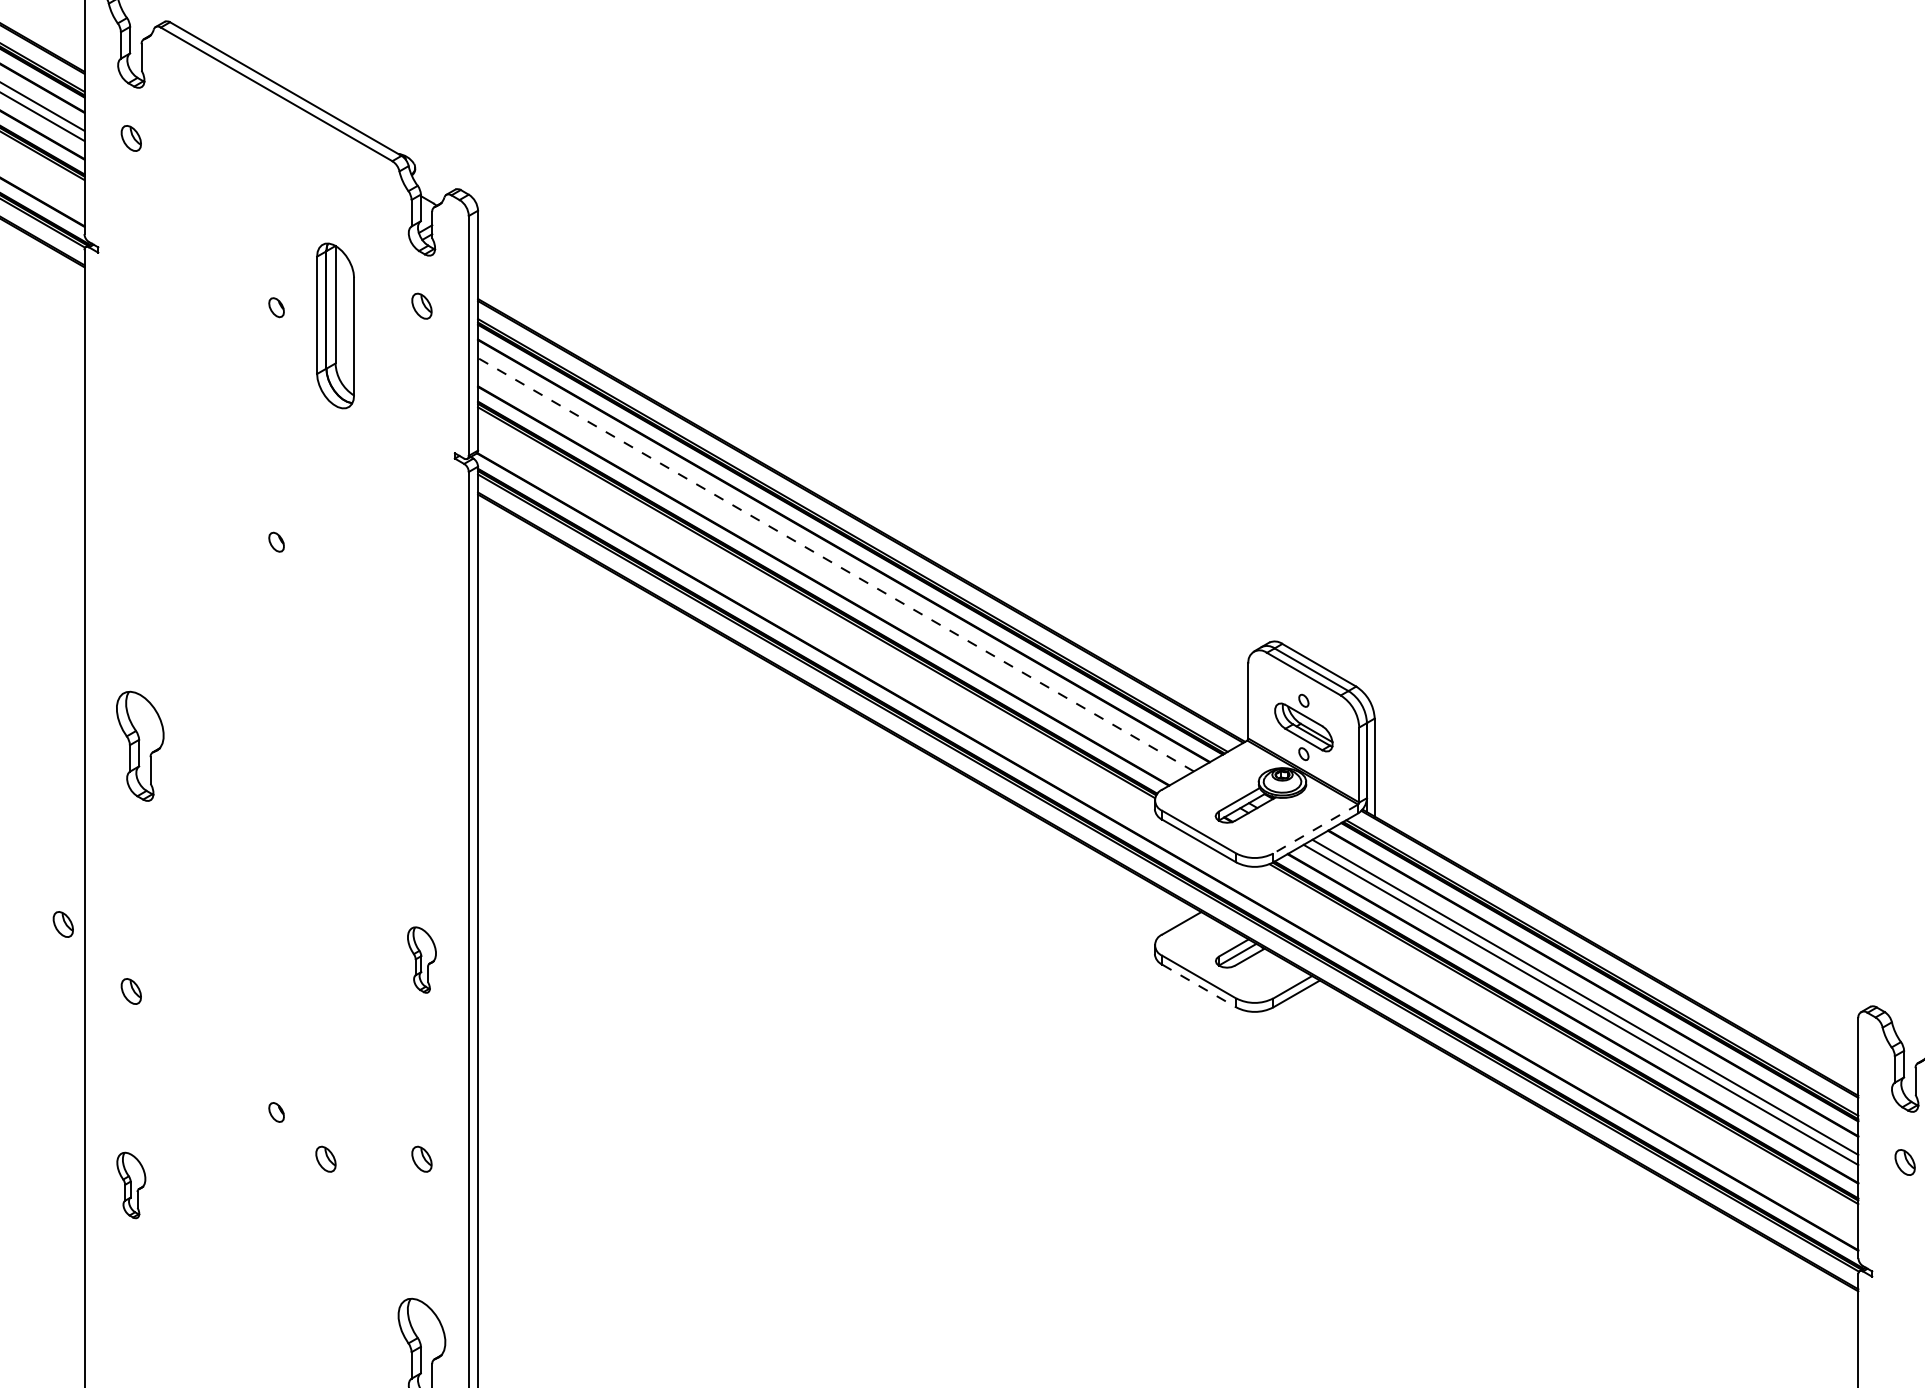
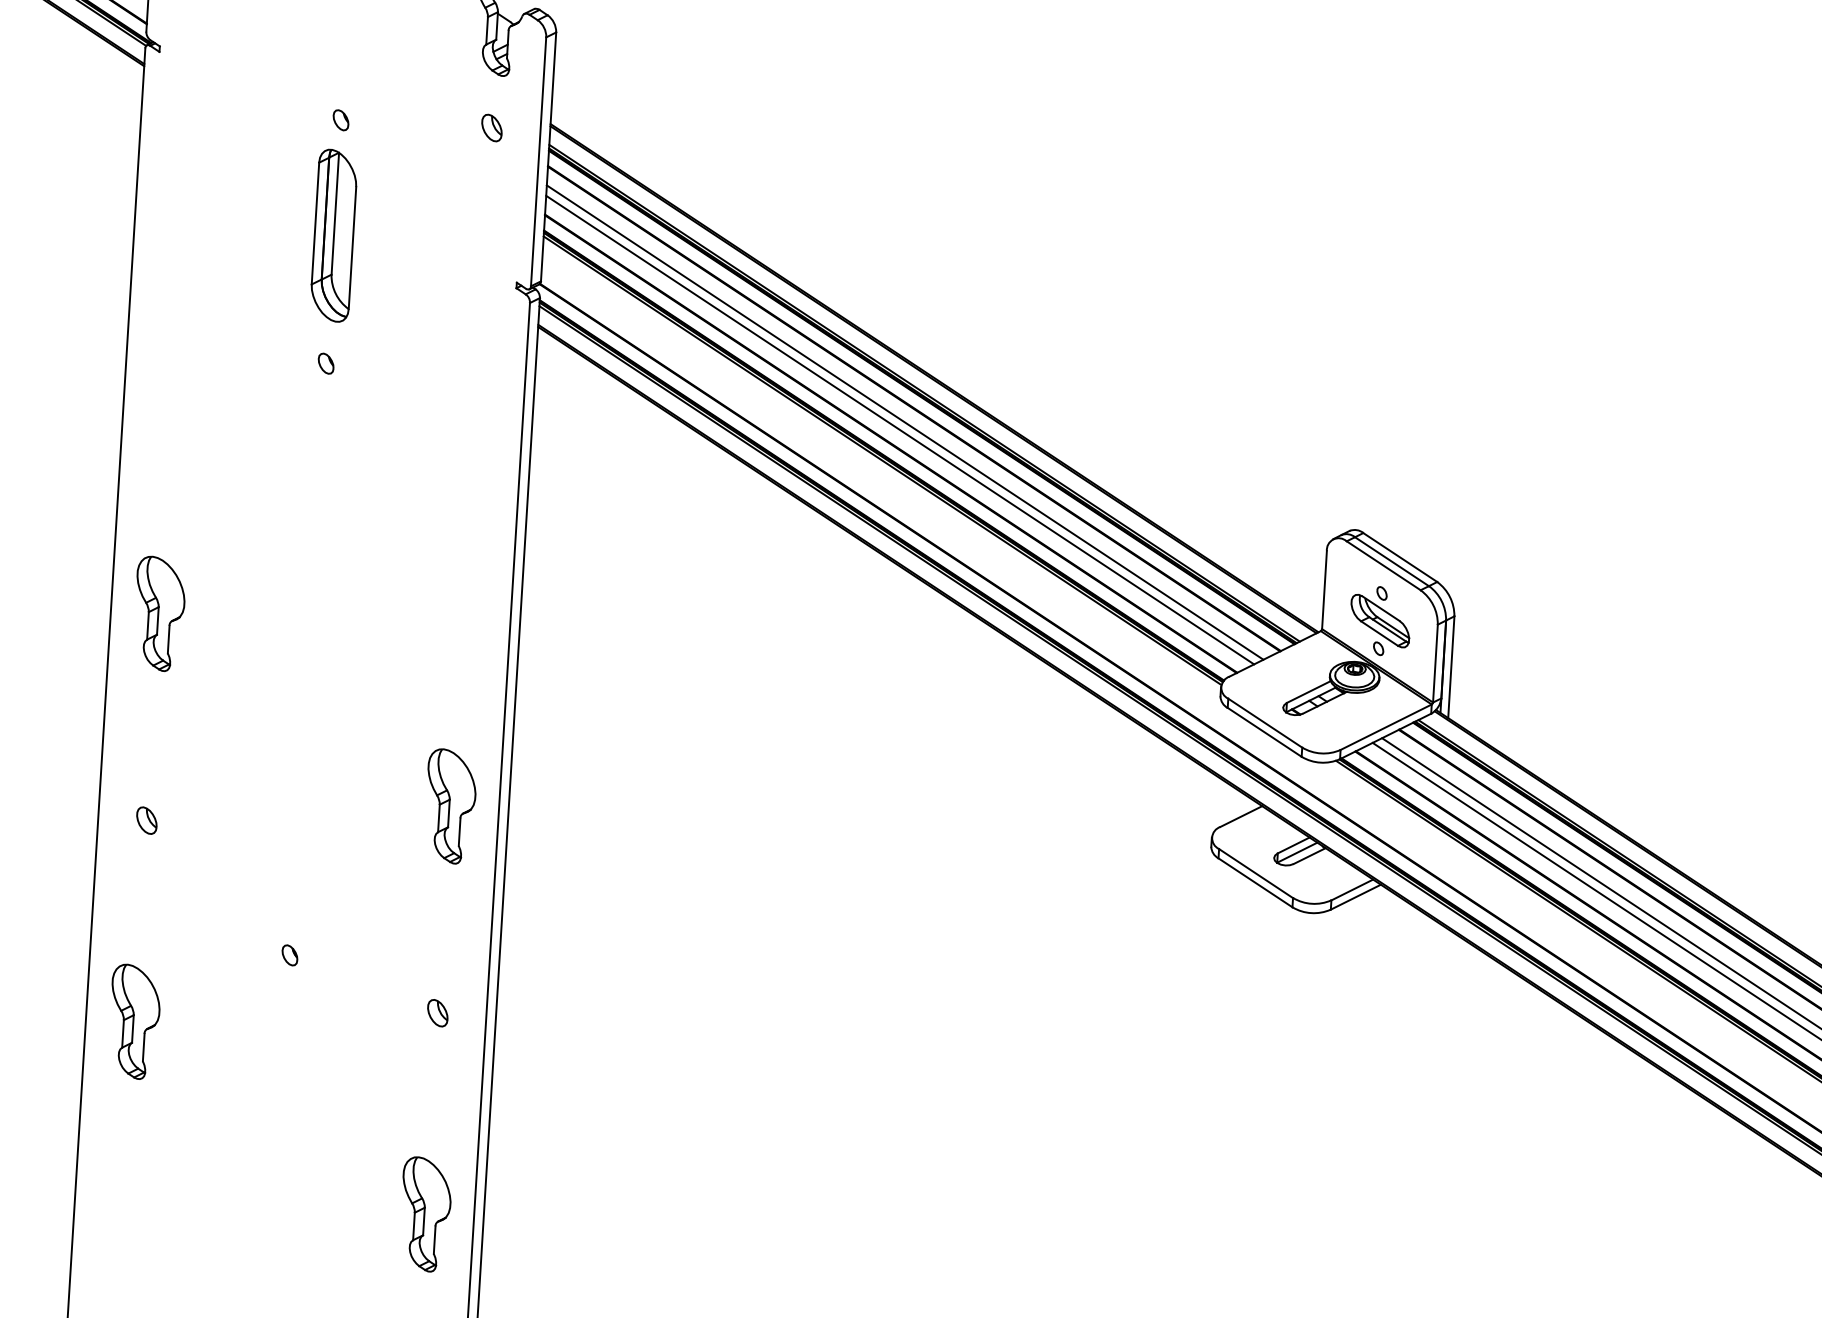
part: (335, 325) -> (333, 235), moved
line: (835, 564) -> (904, 422), dashed -> solid
line: (831, 572) -> (900, 430), added
part: (140, 745) -> (159, 613), moved
line: (1315, 829) -> (1385, 727), dashed -> solid
part: (62, 924) -> (79, 746), removed
part: (421, 959) -> (450, 805), size x1.67
line: (1199, 986) -> (1255, 883), dashed -> solid
part: (325, 1158) -> (337, 1006), removed
part: (131, 1185) -> (134, 1021), size x1.67

